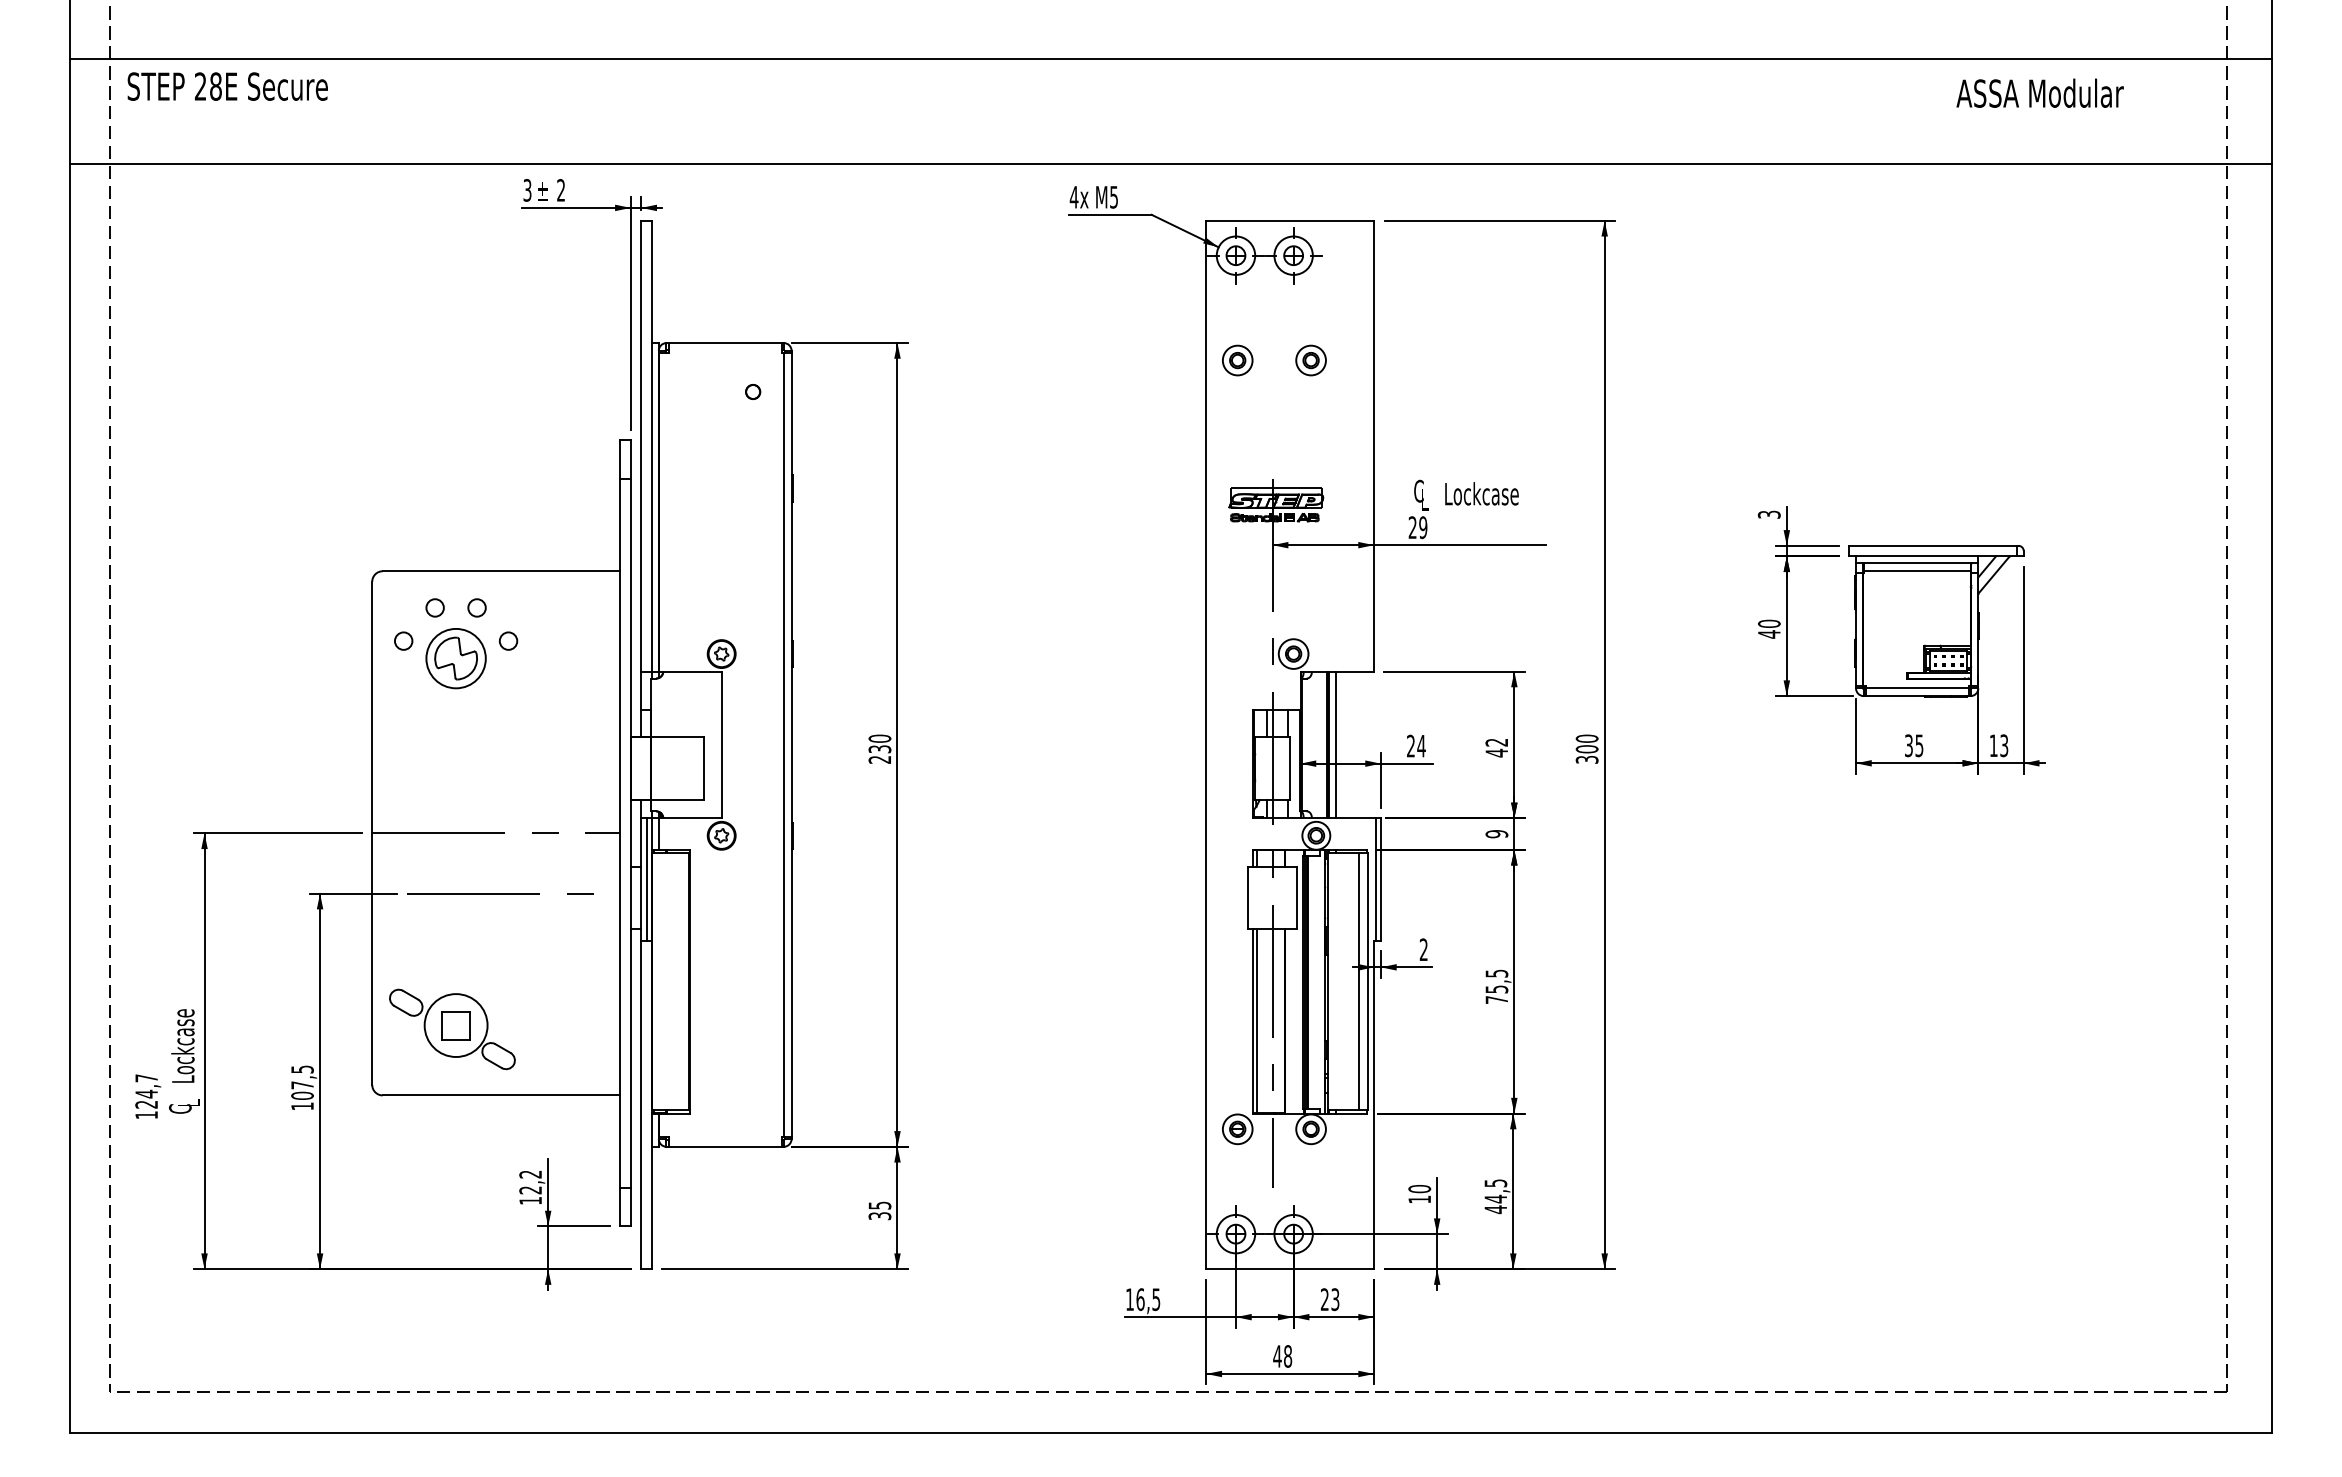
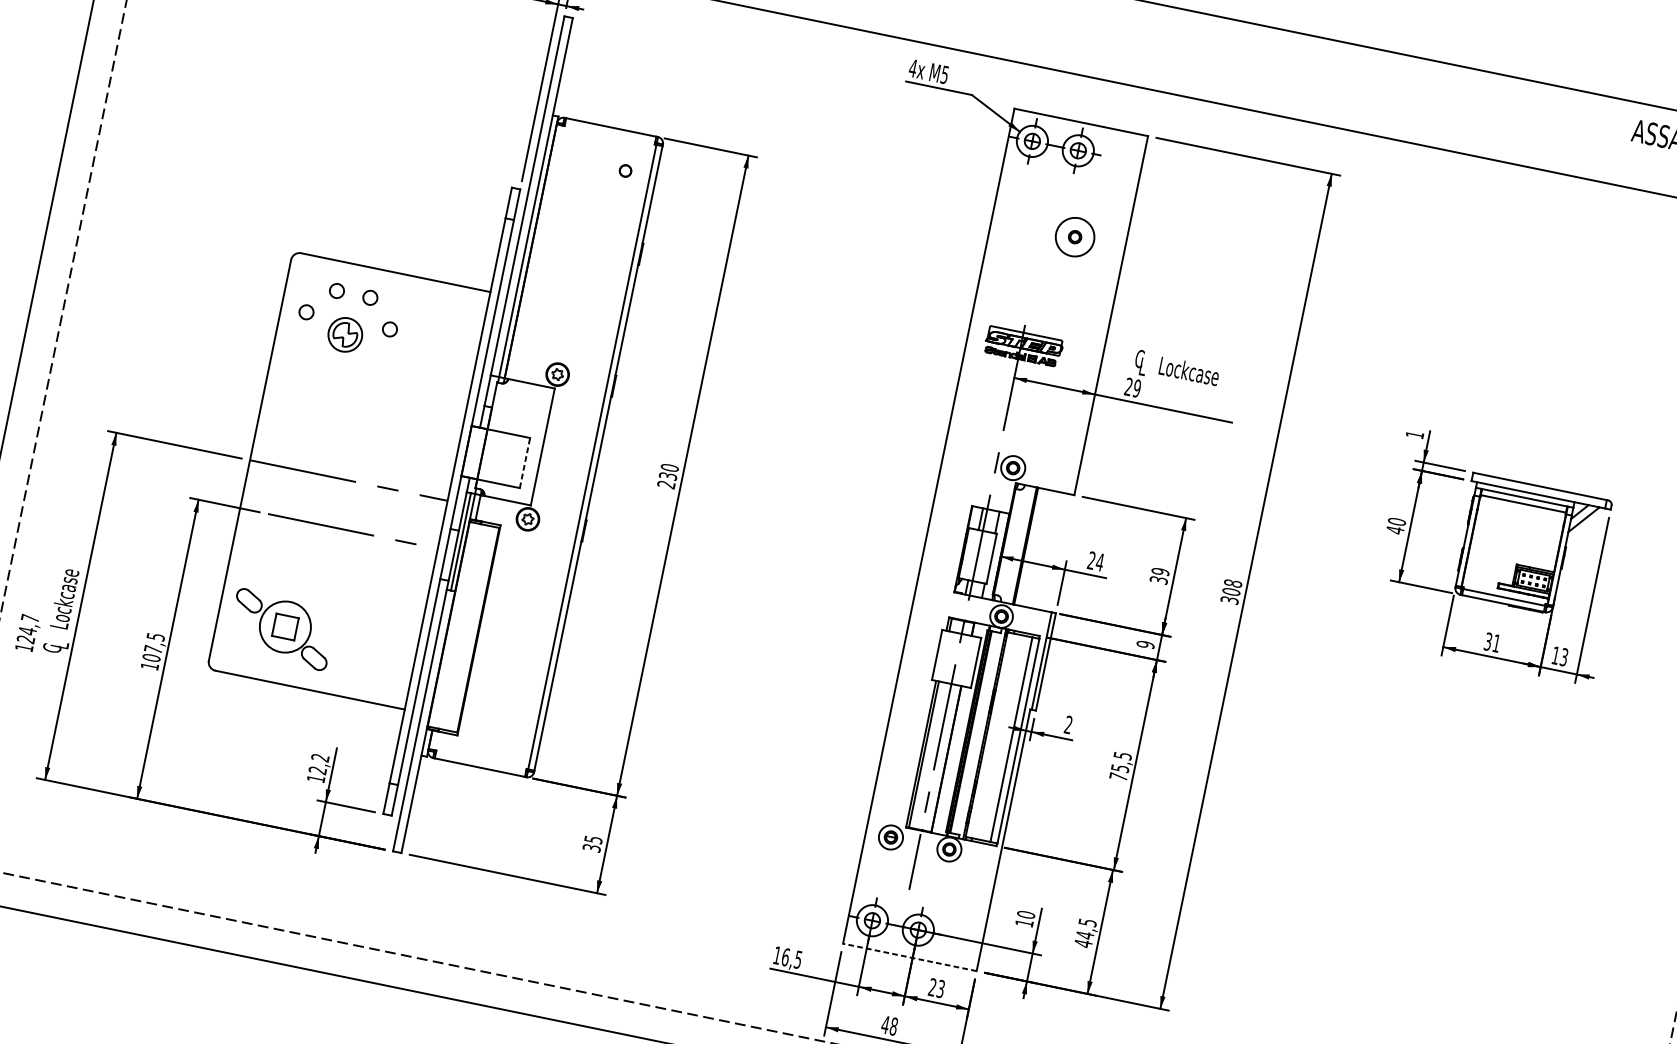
part: (1237, 360) -> (1016, 225), removed
circle: (1310, 360) -> (1074, 237), size x1.6
text: (1768, 514) -> (1414, 434), 3 -> 1
part: (455, 658) -> (344, 334), size x0.7
text: (1587, 738) -> (1233, 583), 300 -> 308
line: (1335, 744) -> (1031, 546), removed
text: (1919, 745) -> (1496, 643), 35 -> 31
text: (1496, 747) -> (1159, 575), 42 -> 39
line: (704, 768) -> (525, 462), solid -> dashed
line: (1290, 1269) -> (910, 957), solid -> dashed

